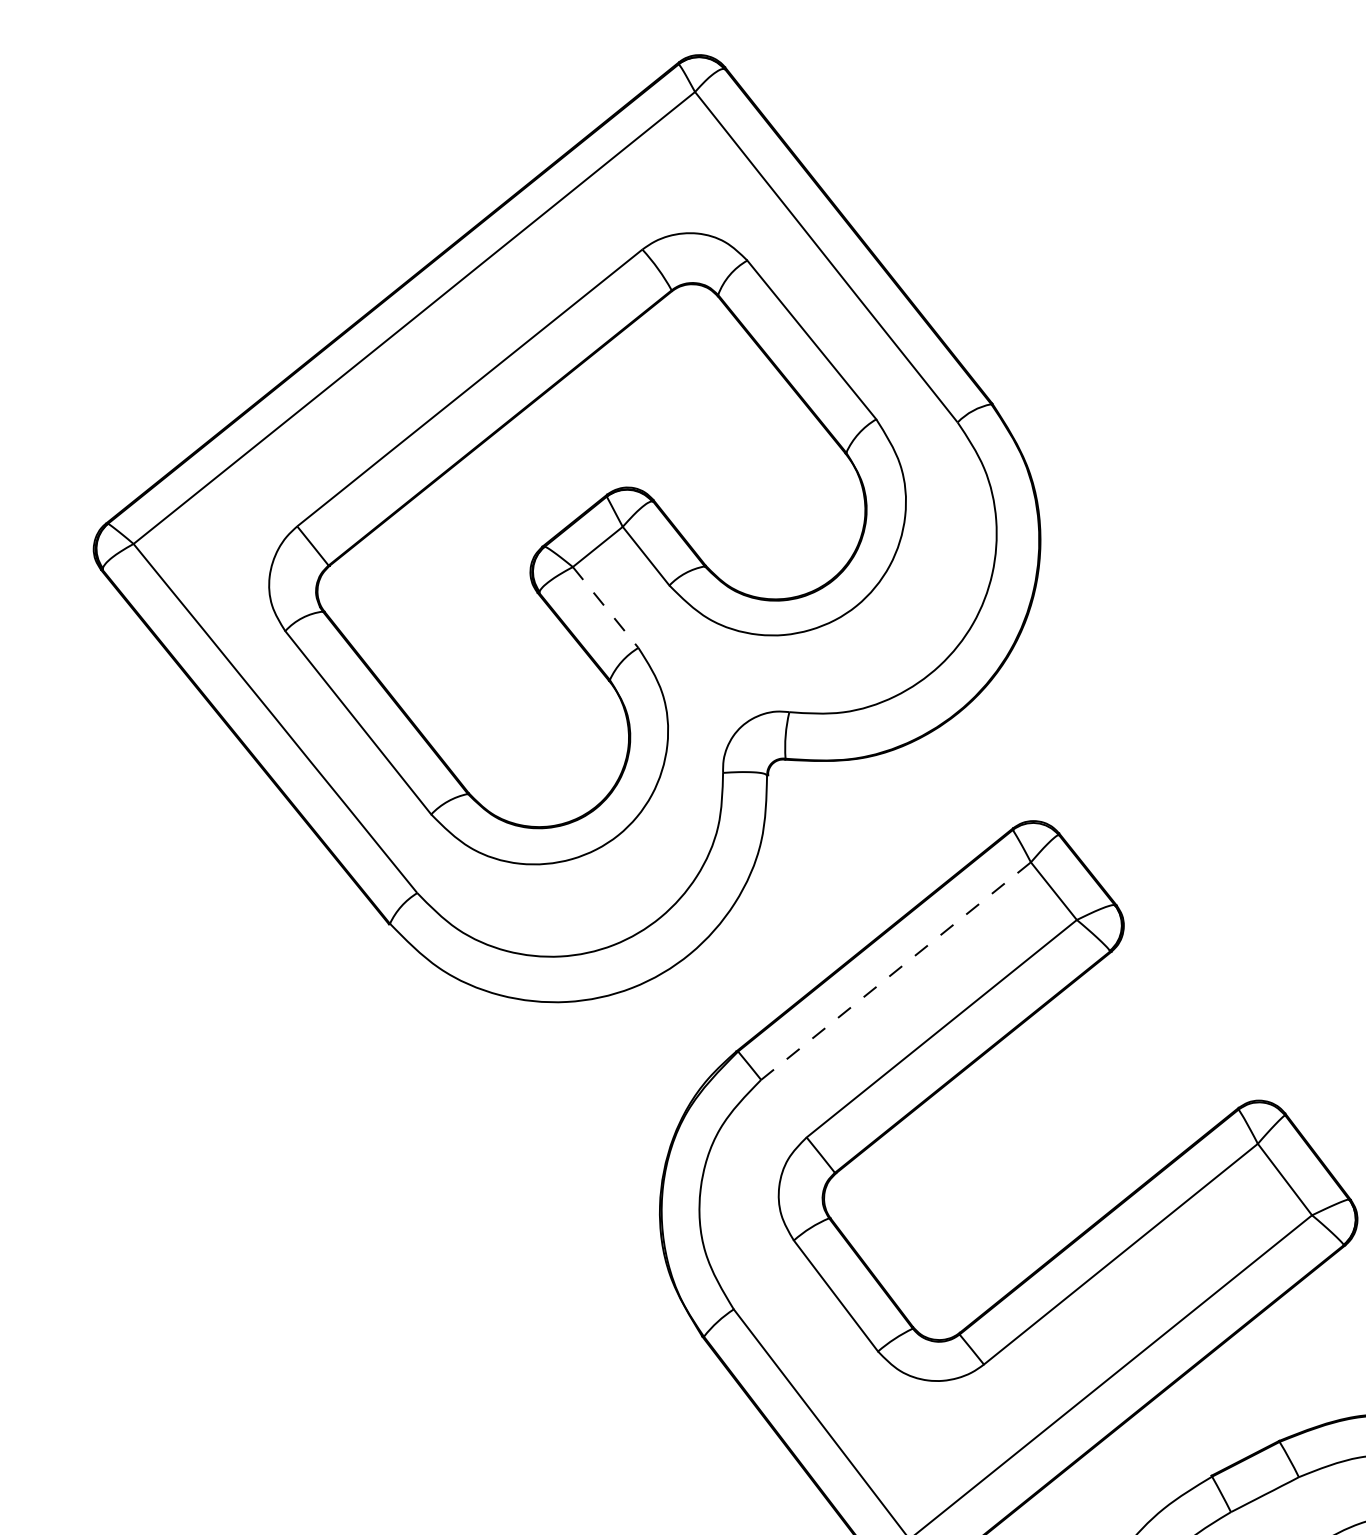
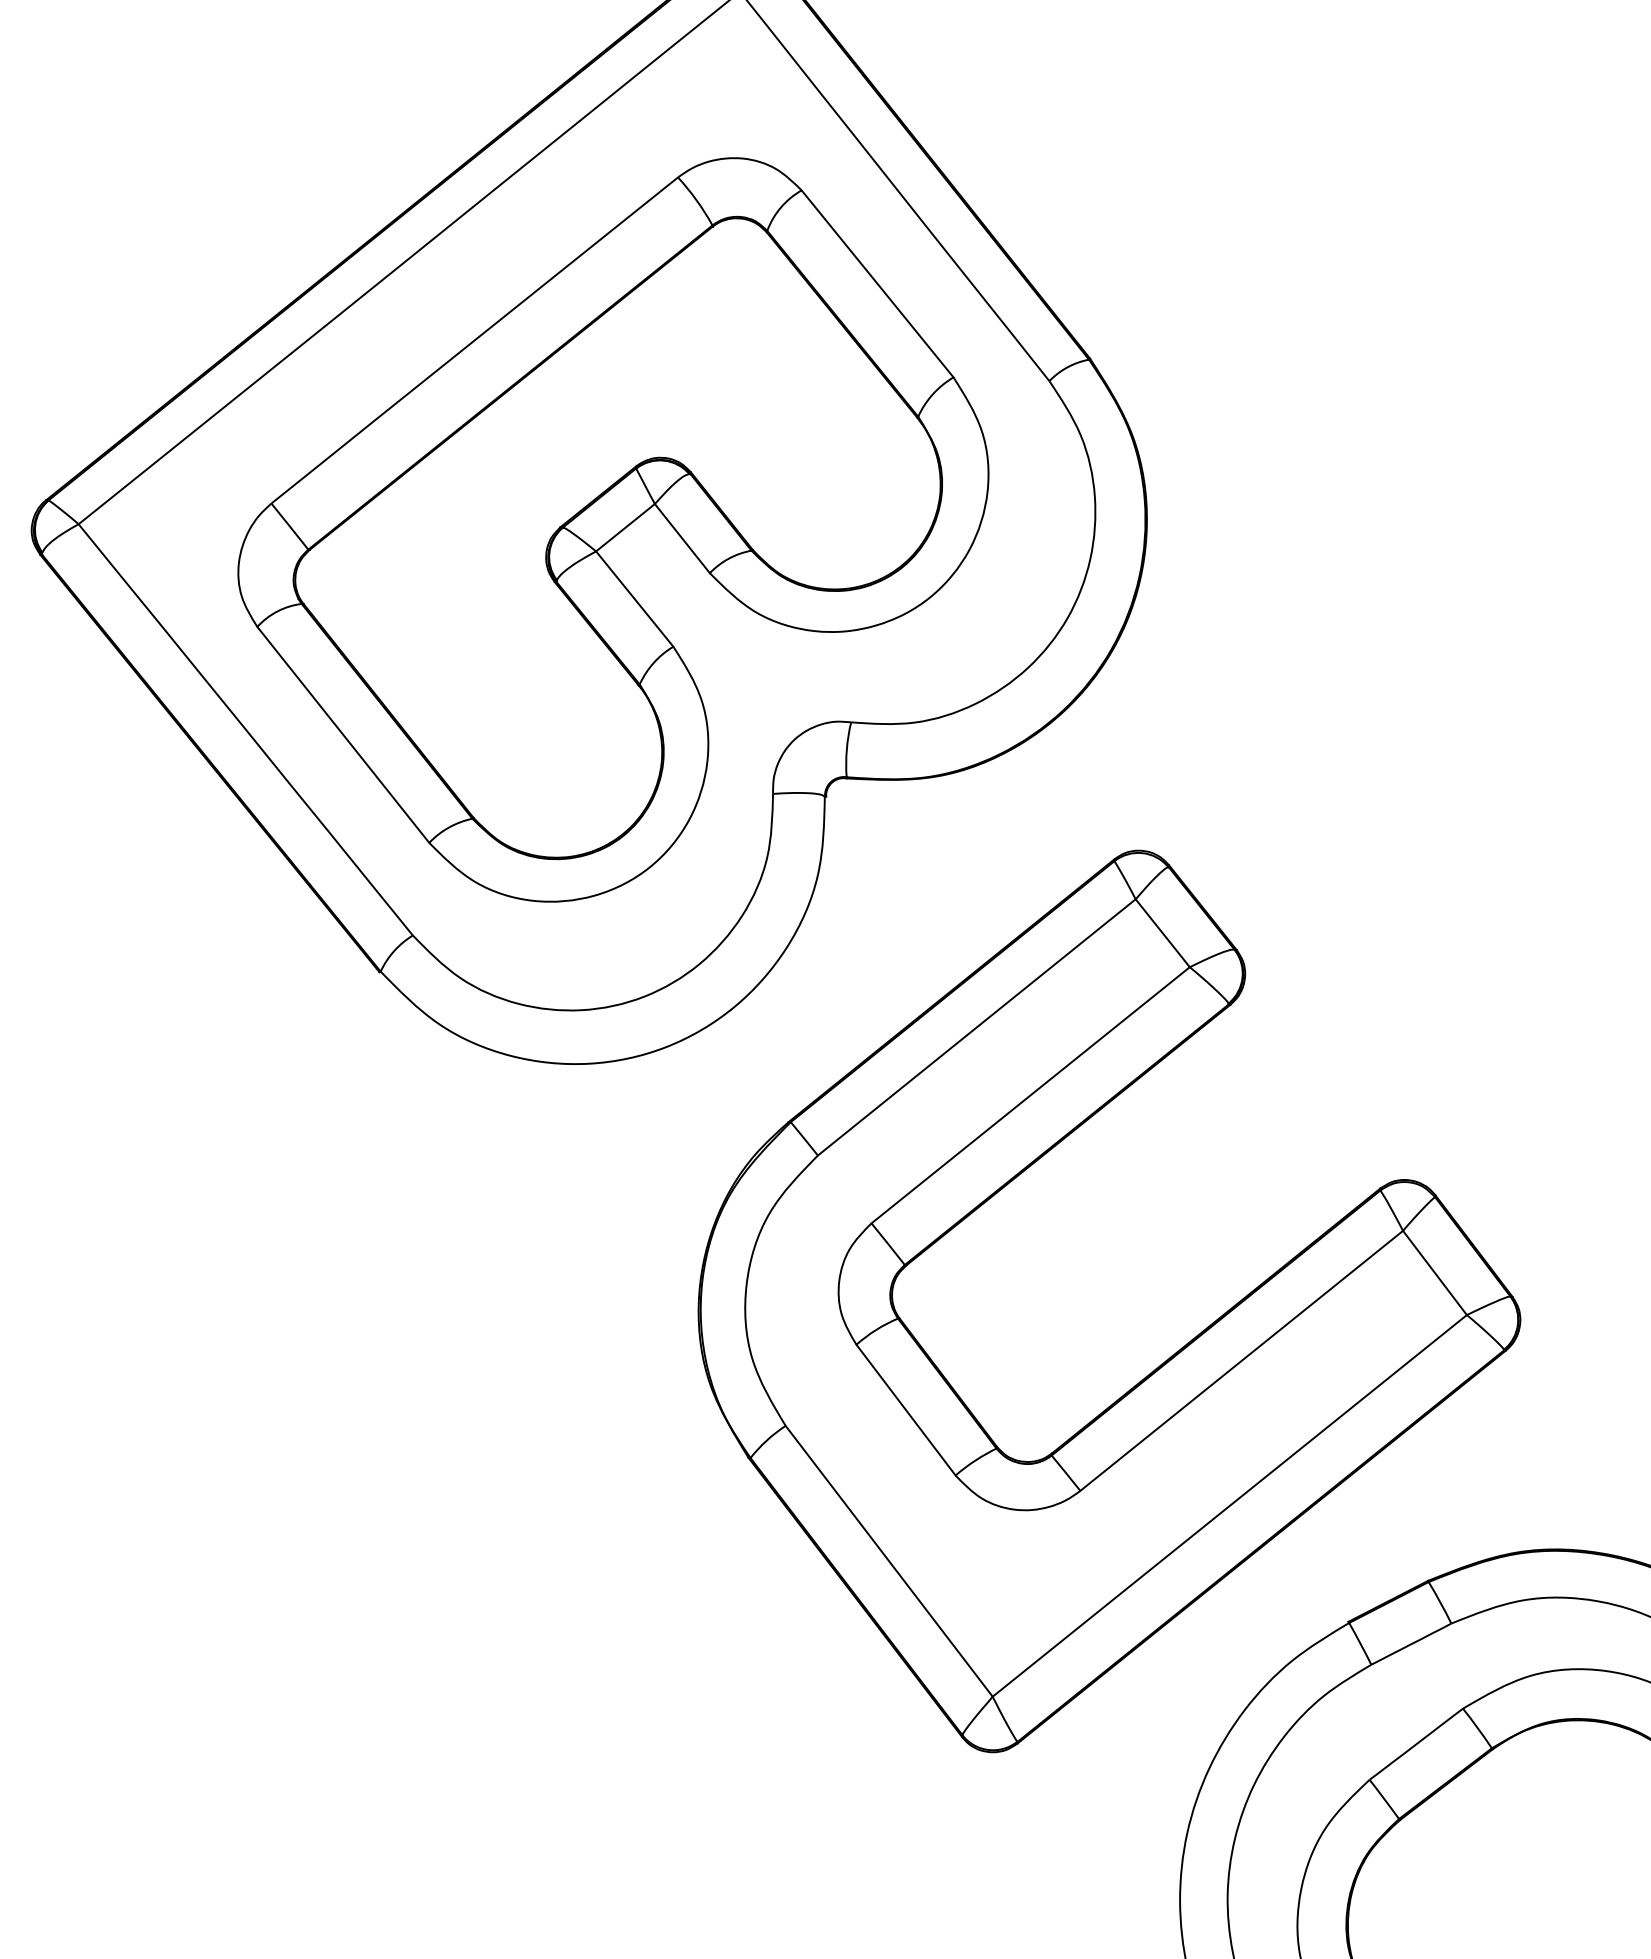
line: (606, 607) -> (635, 599), dashed -> solid
line: (896, 971) -> (977, 1027), dashed -> solid

